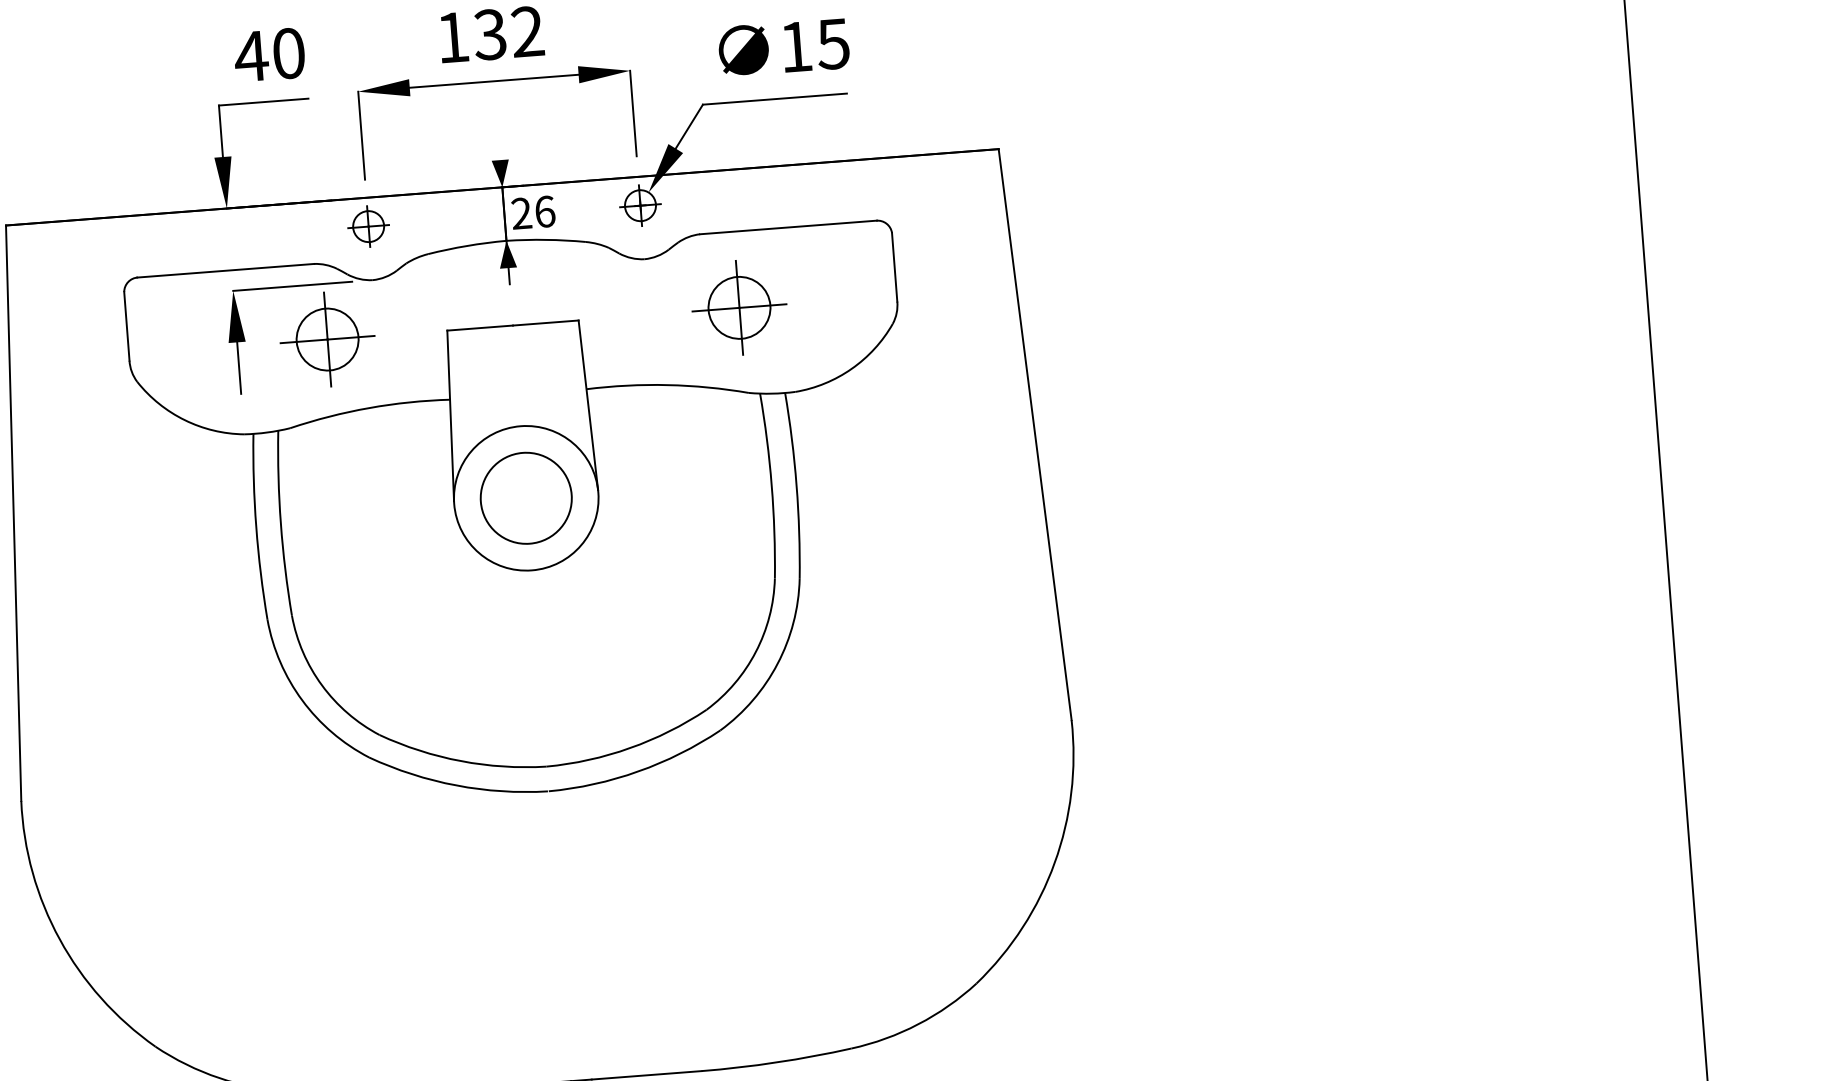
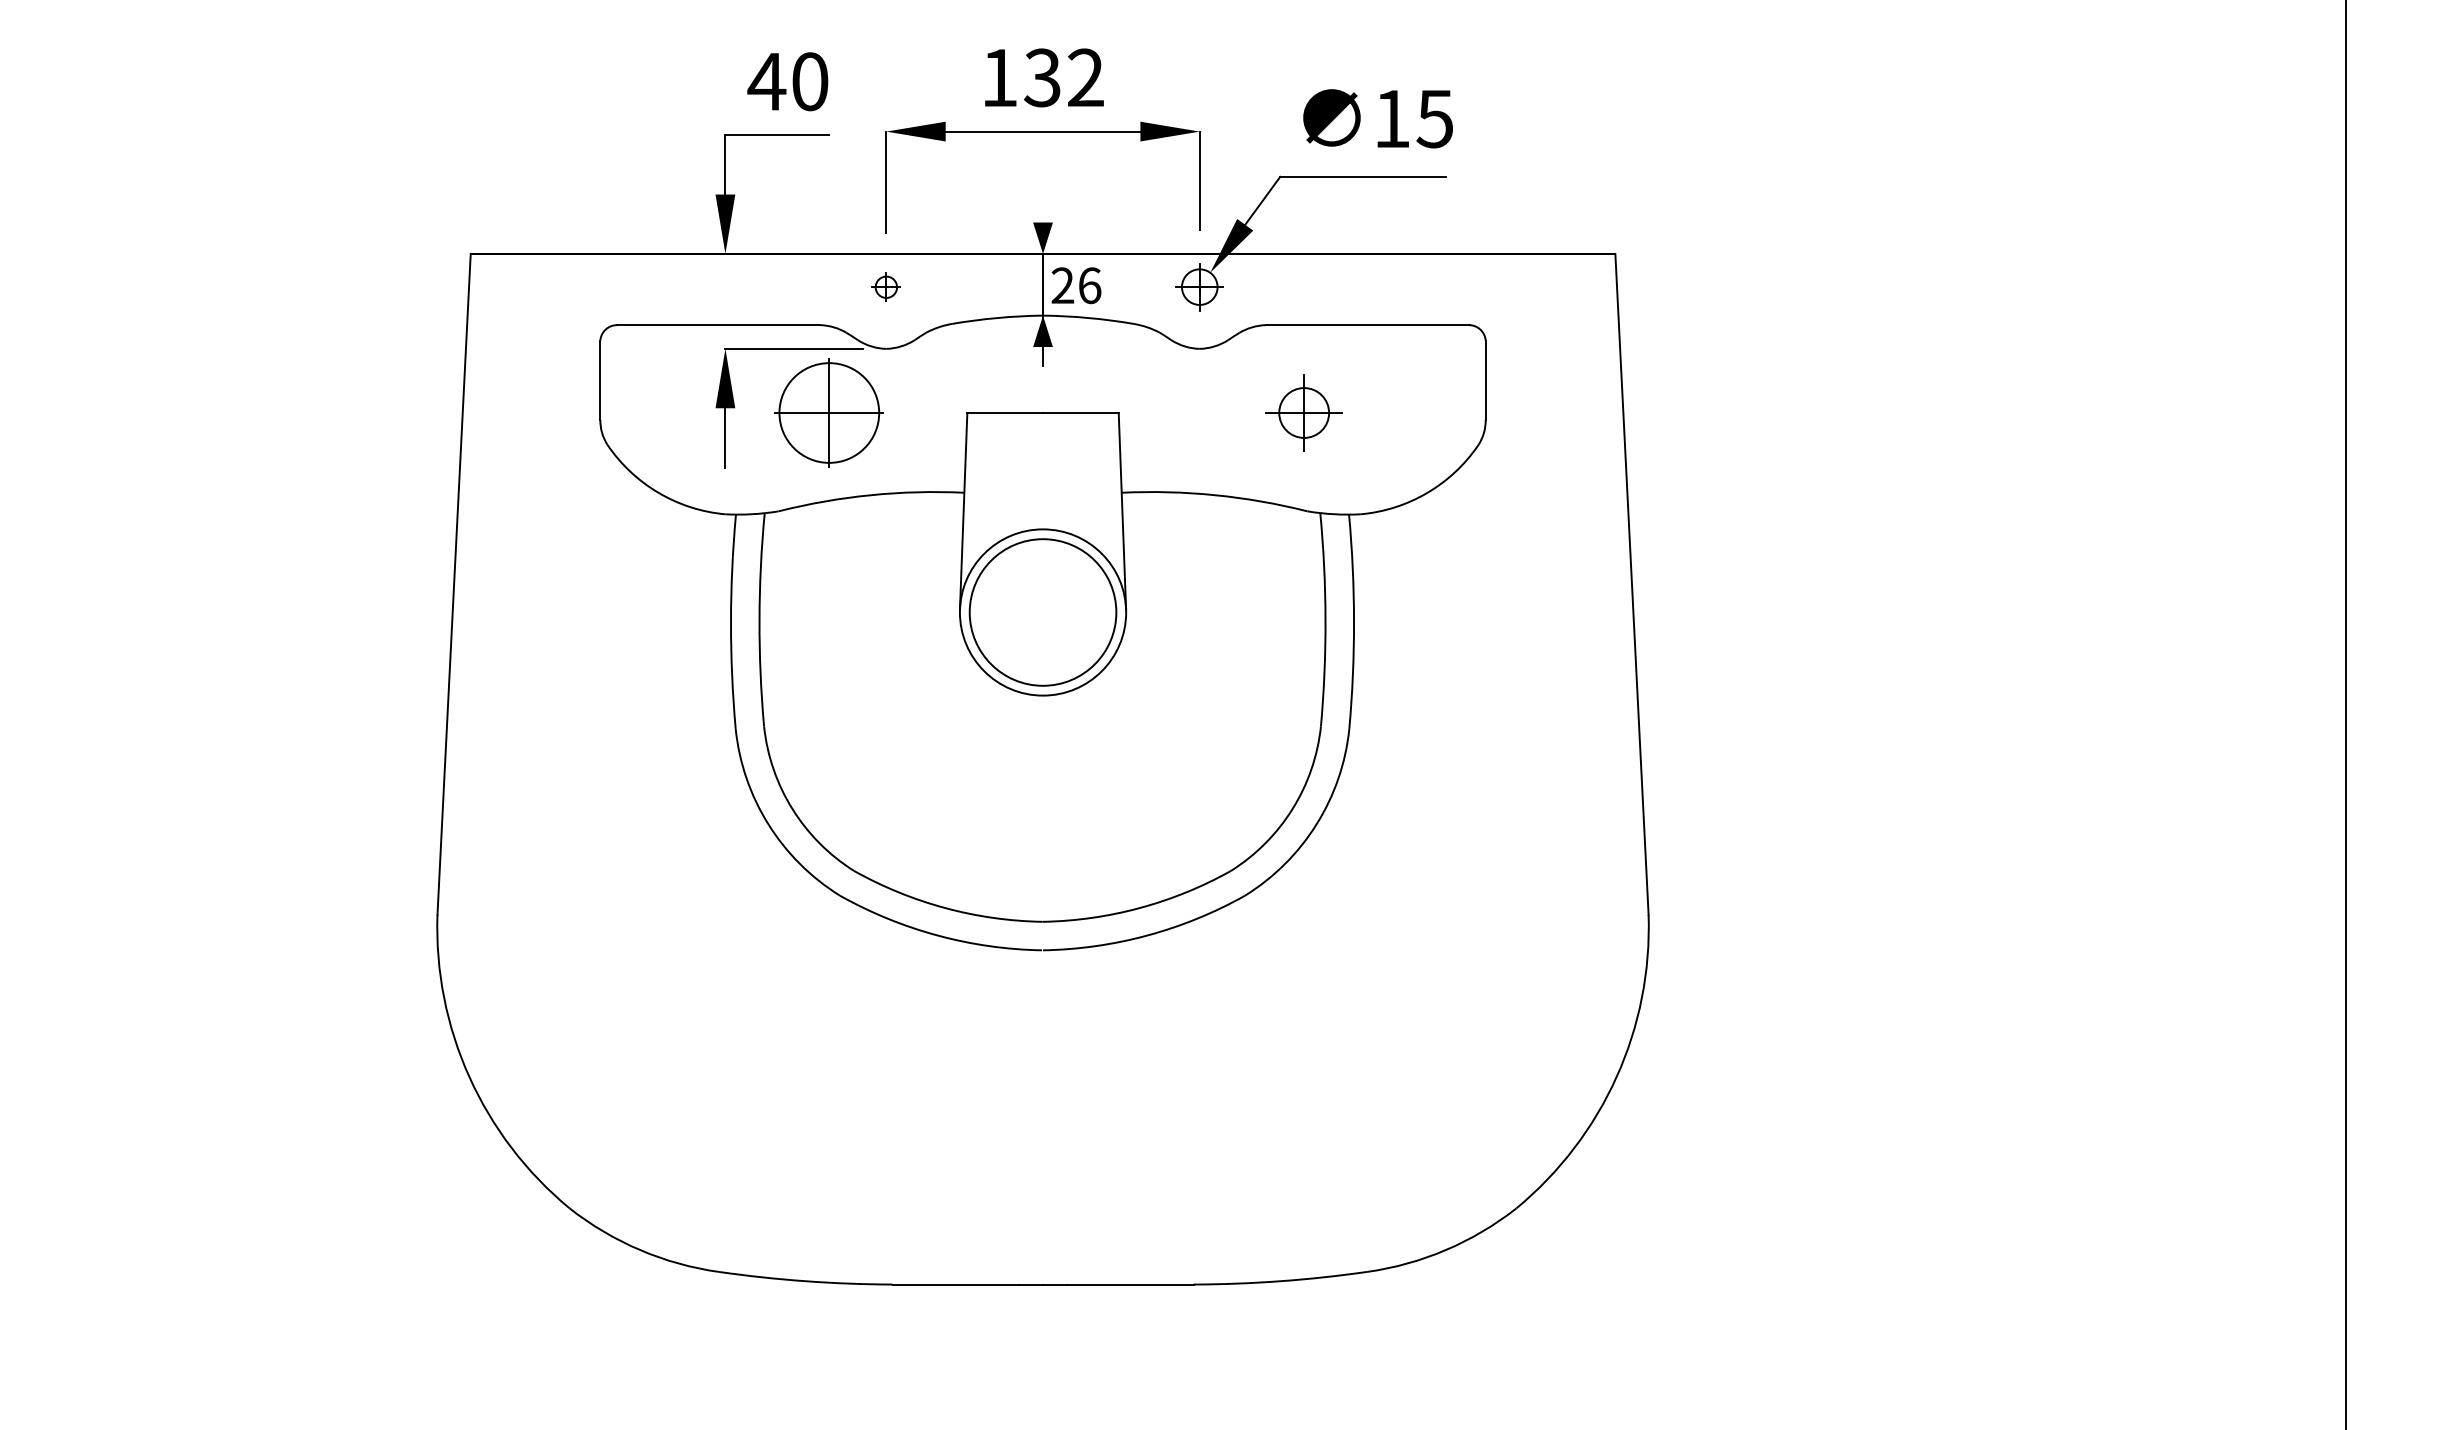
part: (368, 226) -> (886, 287), size x0.6
part: (738, 307) -> (1303, 412), size x0.7
circle: (326, 339) -> (828, 412), size x1.4
circle: (525, 498) -> (1042, 612), size x1.4

